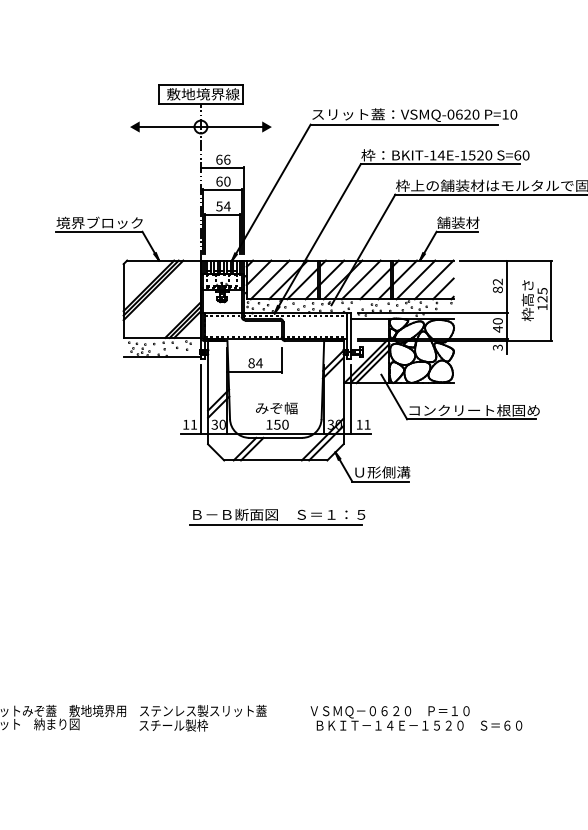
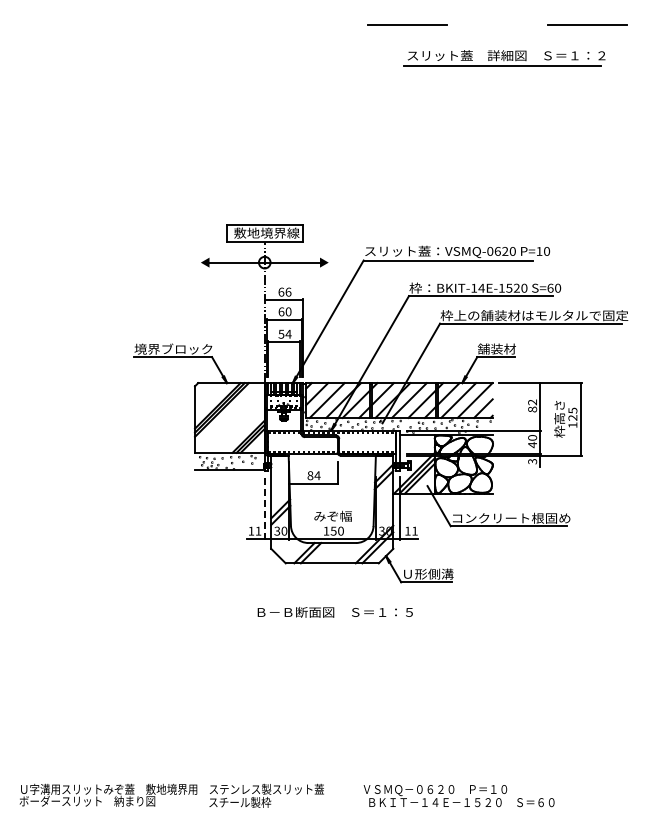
line: (200, 399) -> (264, 508), solid -> dashed
line: (276, 524) -> (332, 621), removed

